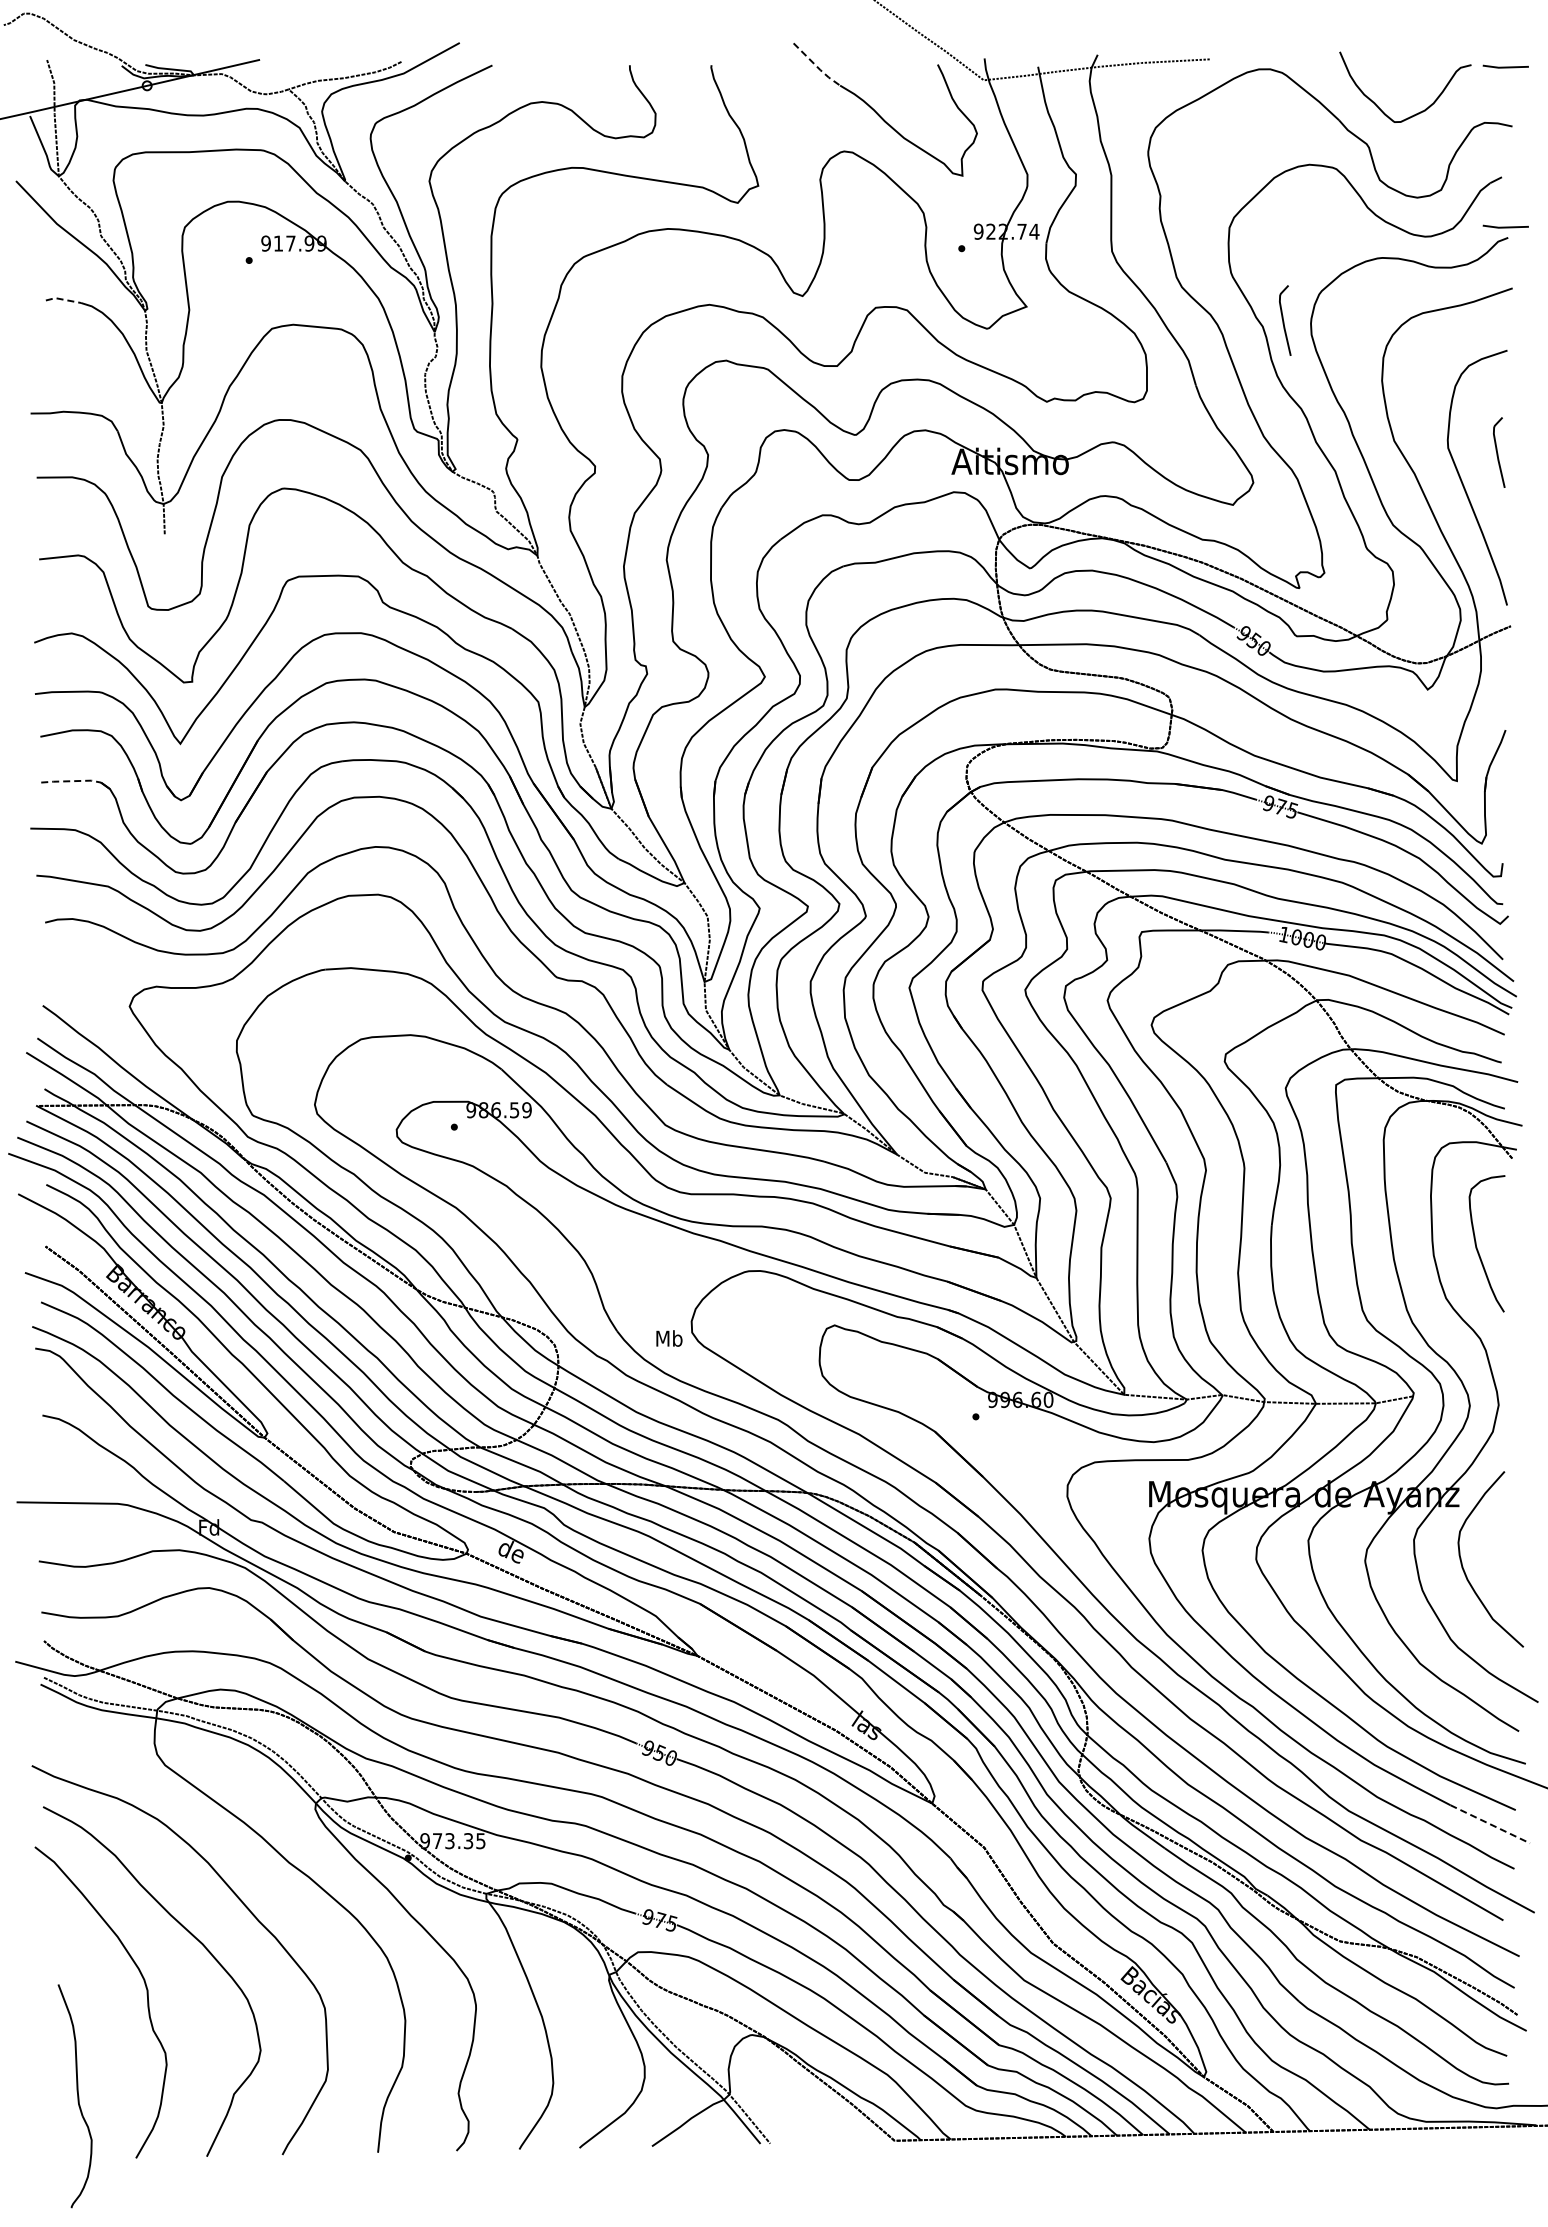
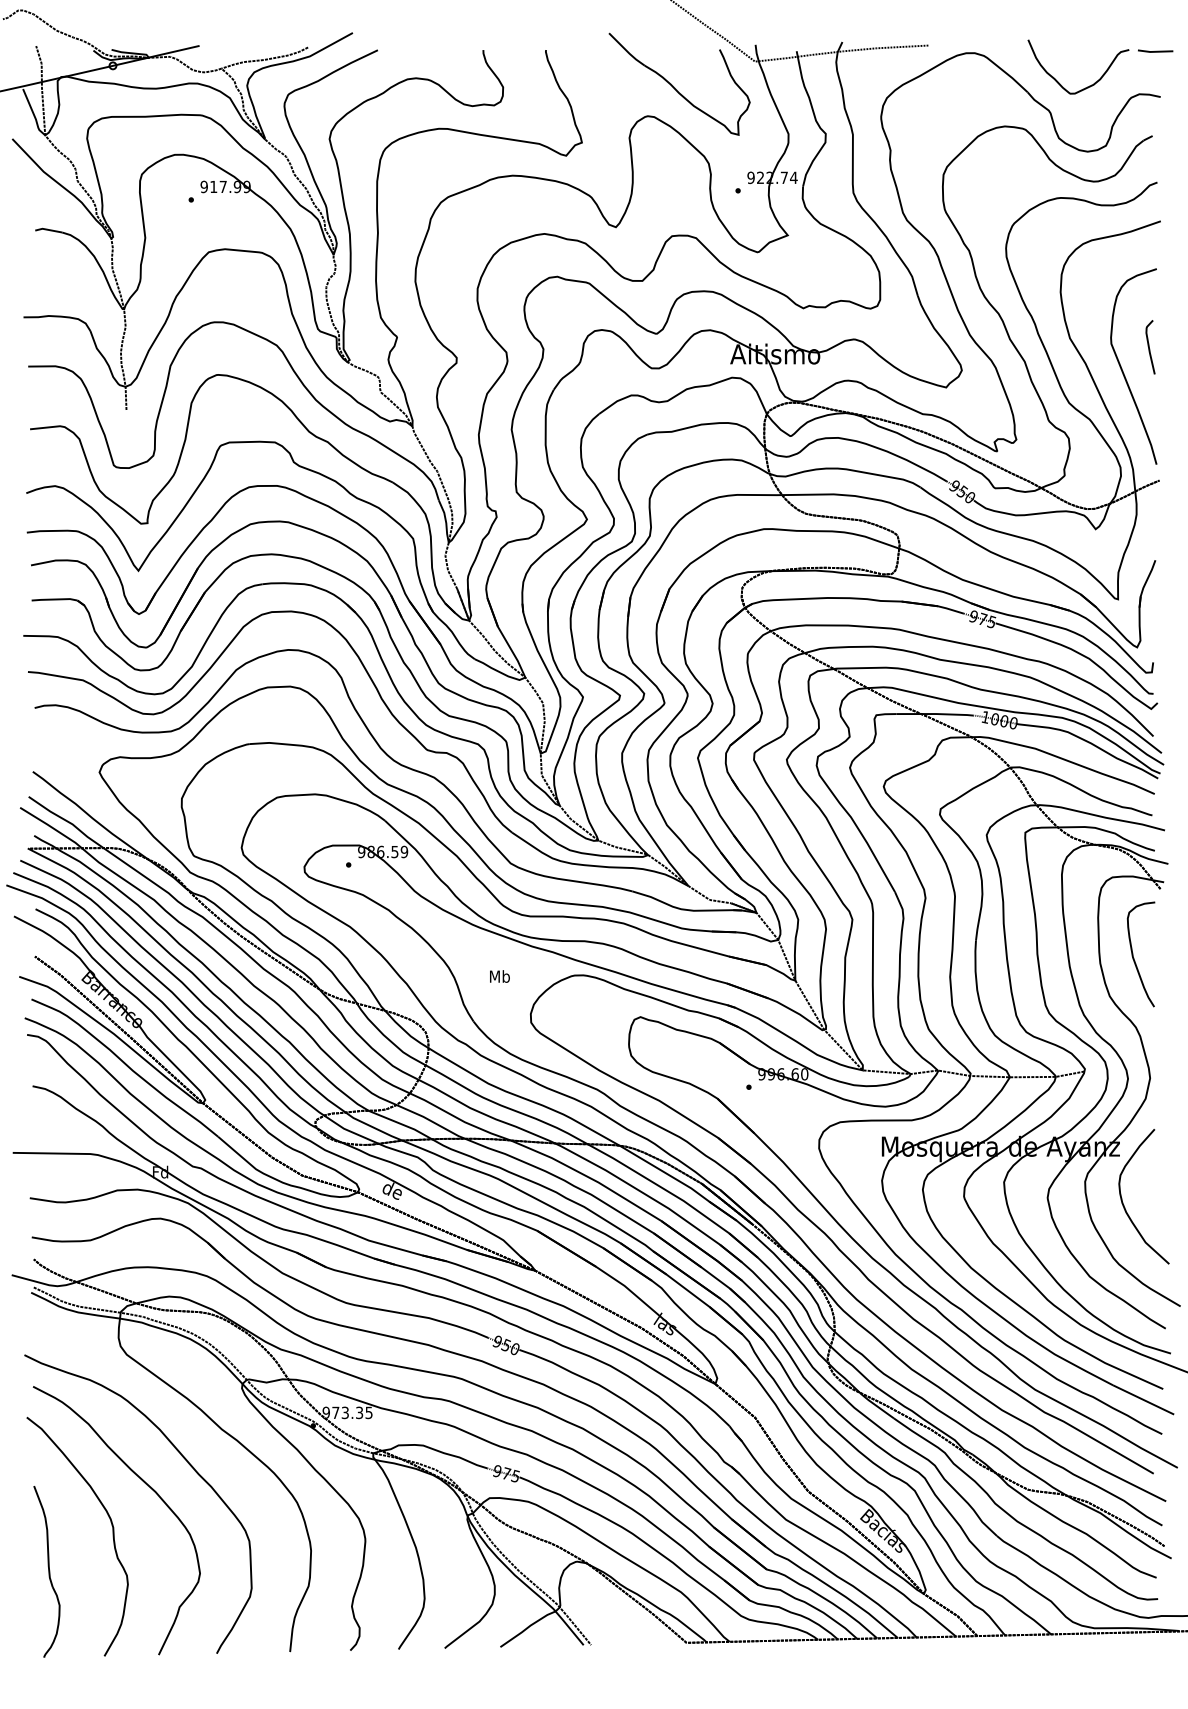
line: (816, 66) -> (626, 51), dashed -> solid
line: (1505, 226) -> (1155, 173), removed
line: (63, 299) -> (48, 229), dashed -> solid
curve: (1284, 321) -> (985, 246), removed
line: (70, 781) -> (54, 599), dashed -> solid
text: (669, 1338) -> (499, 976), moved
line: (1490, 1824) -> (1143, 1400), dashed -> solid
part: (74, 2096) -> (46, 1572), moved

